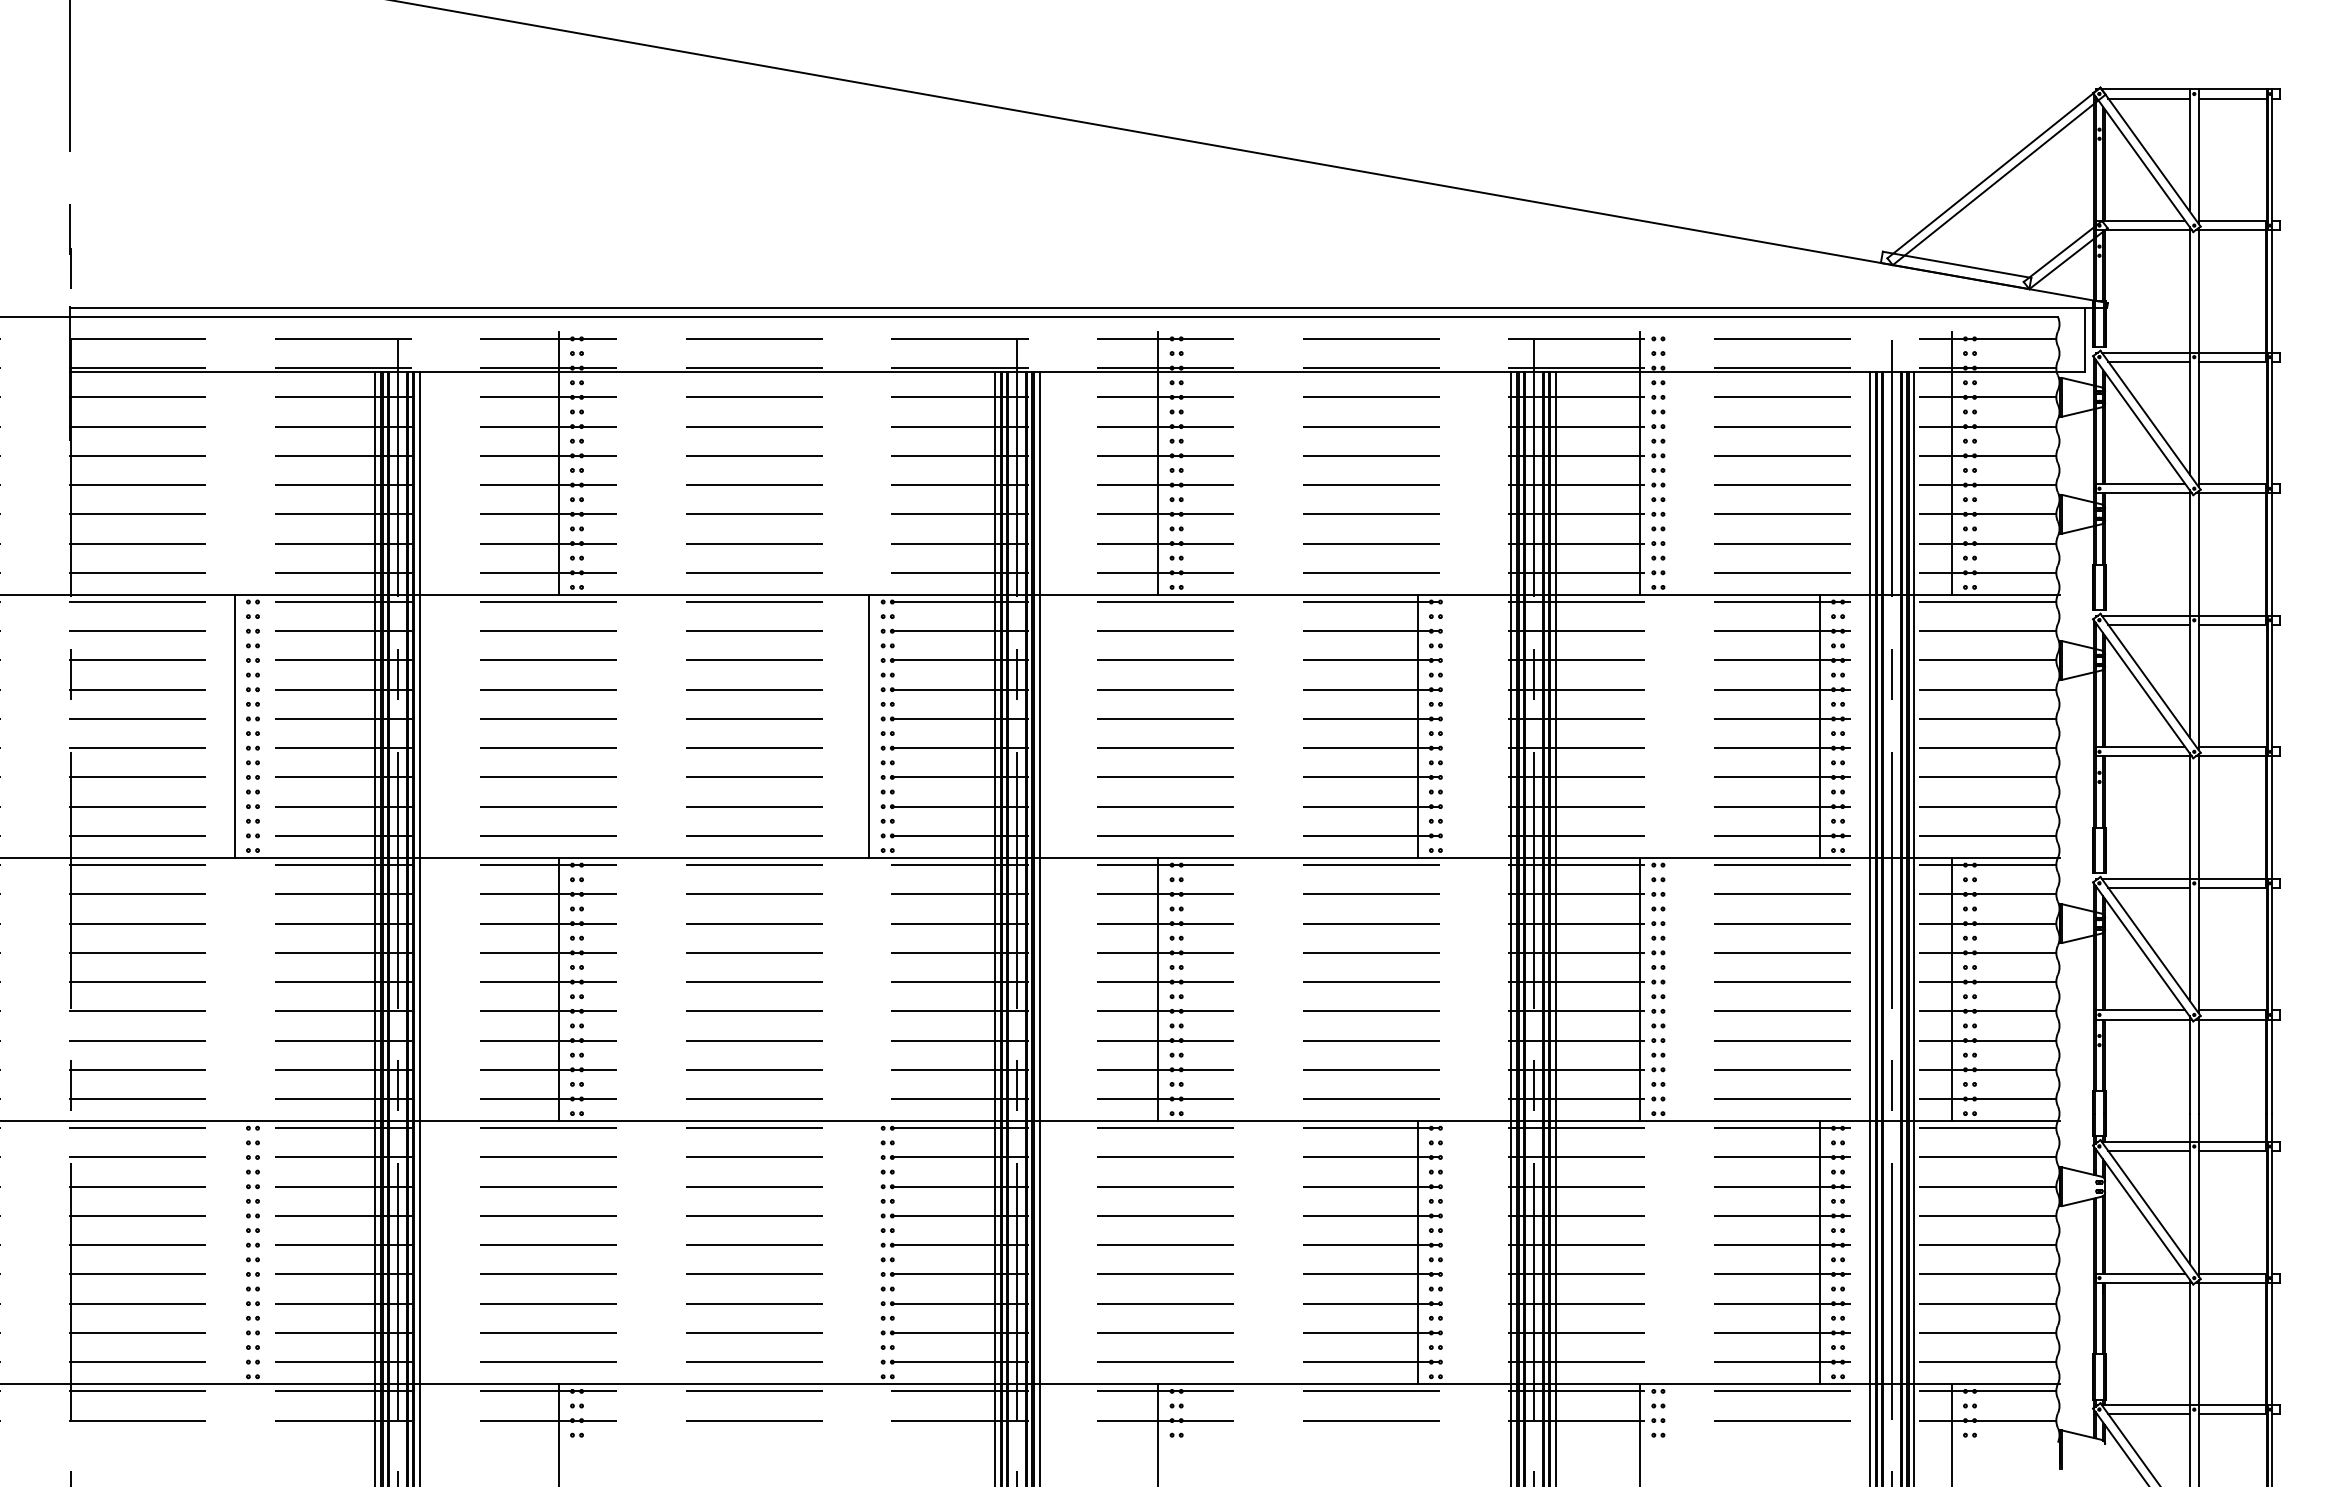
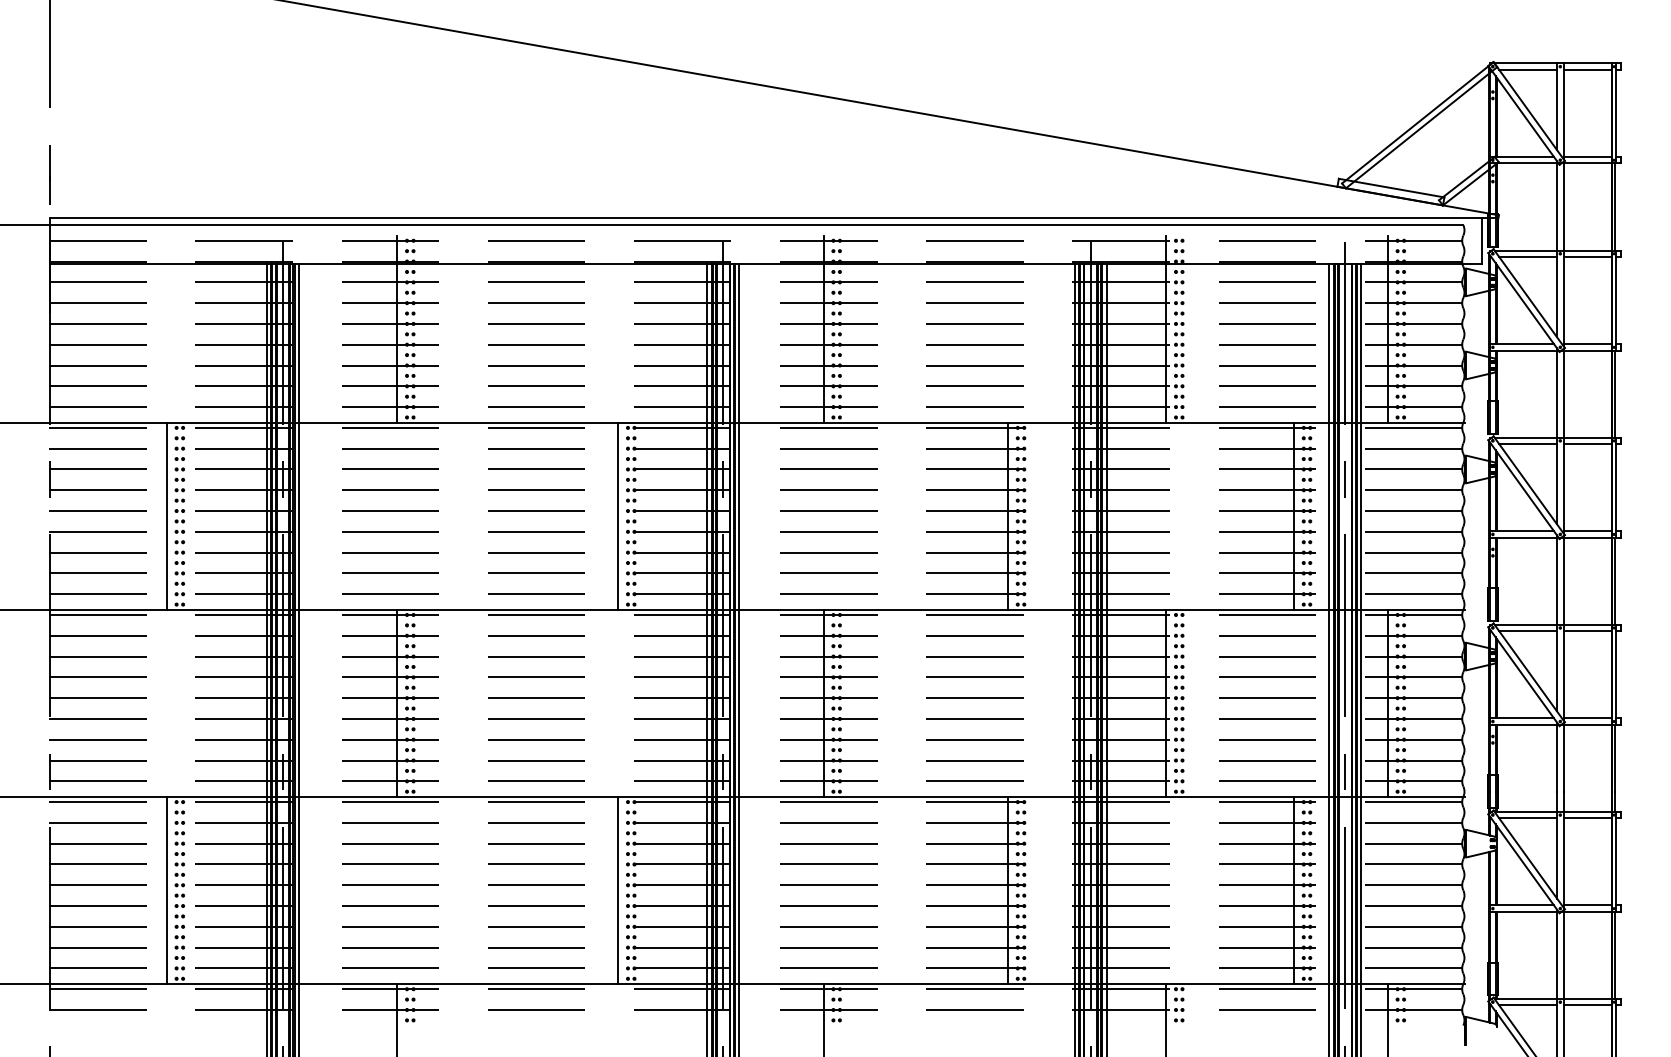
line: (234, 1252) -> (166, 890), added
line: (869, 1252) -> (618, 890), added

